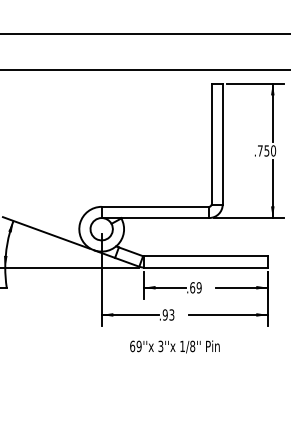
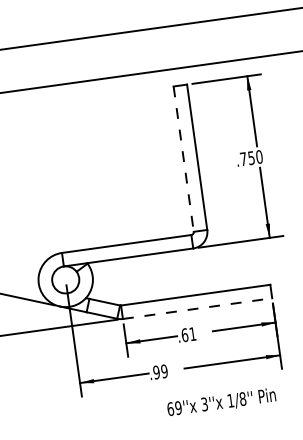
line: (211, 144) -> (183, 159), solid -> dashed
line: (206, 267) -> (198, 308), solid -> dashed
text: (198, 287) -> (191, 333), .69 -> .61
text: (171, 314) -> (163, 370), .93 -> .99
text: (174, 346) -> (221, 402), moved

